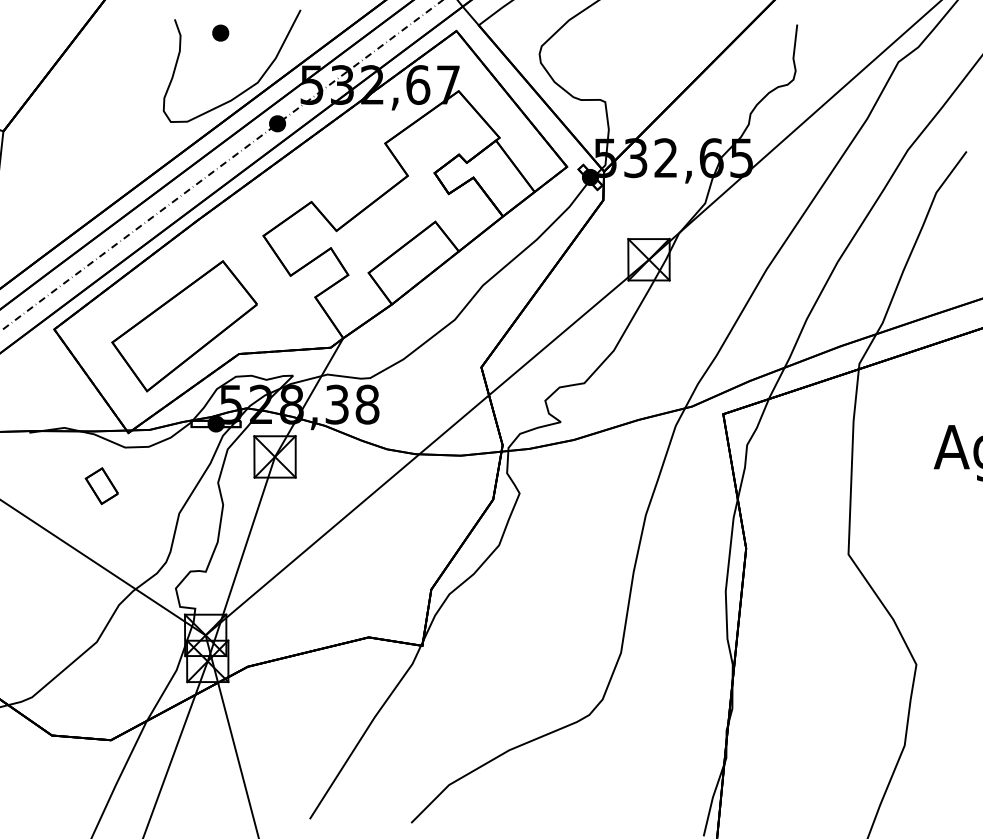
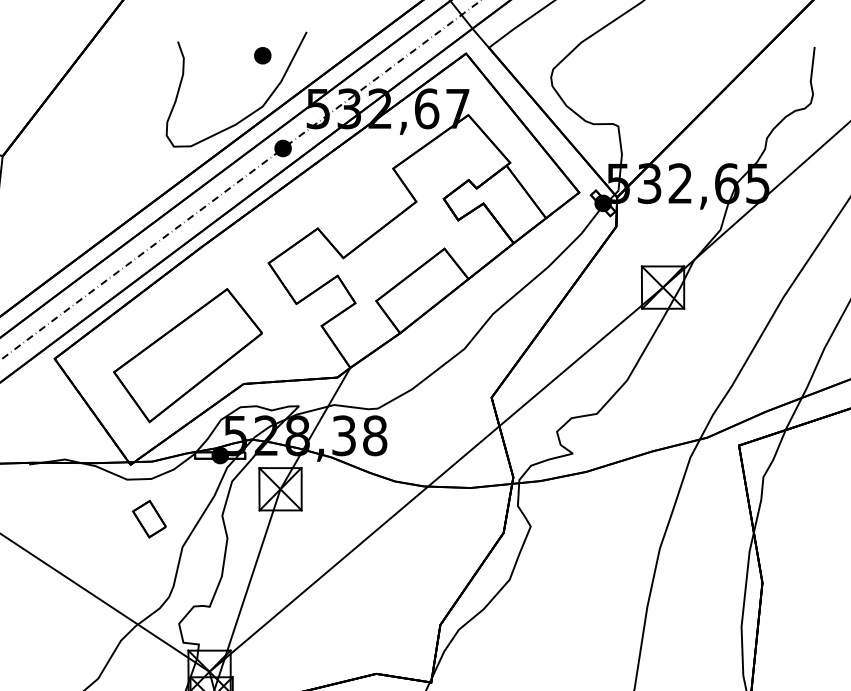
part: (220, 32) -> (262, 55), moved
part: (101, 486) -> (149, 519), moved

